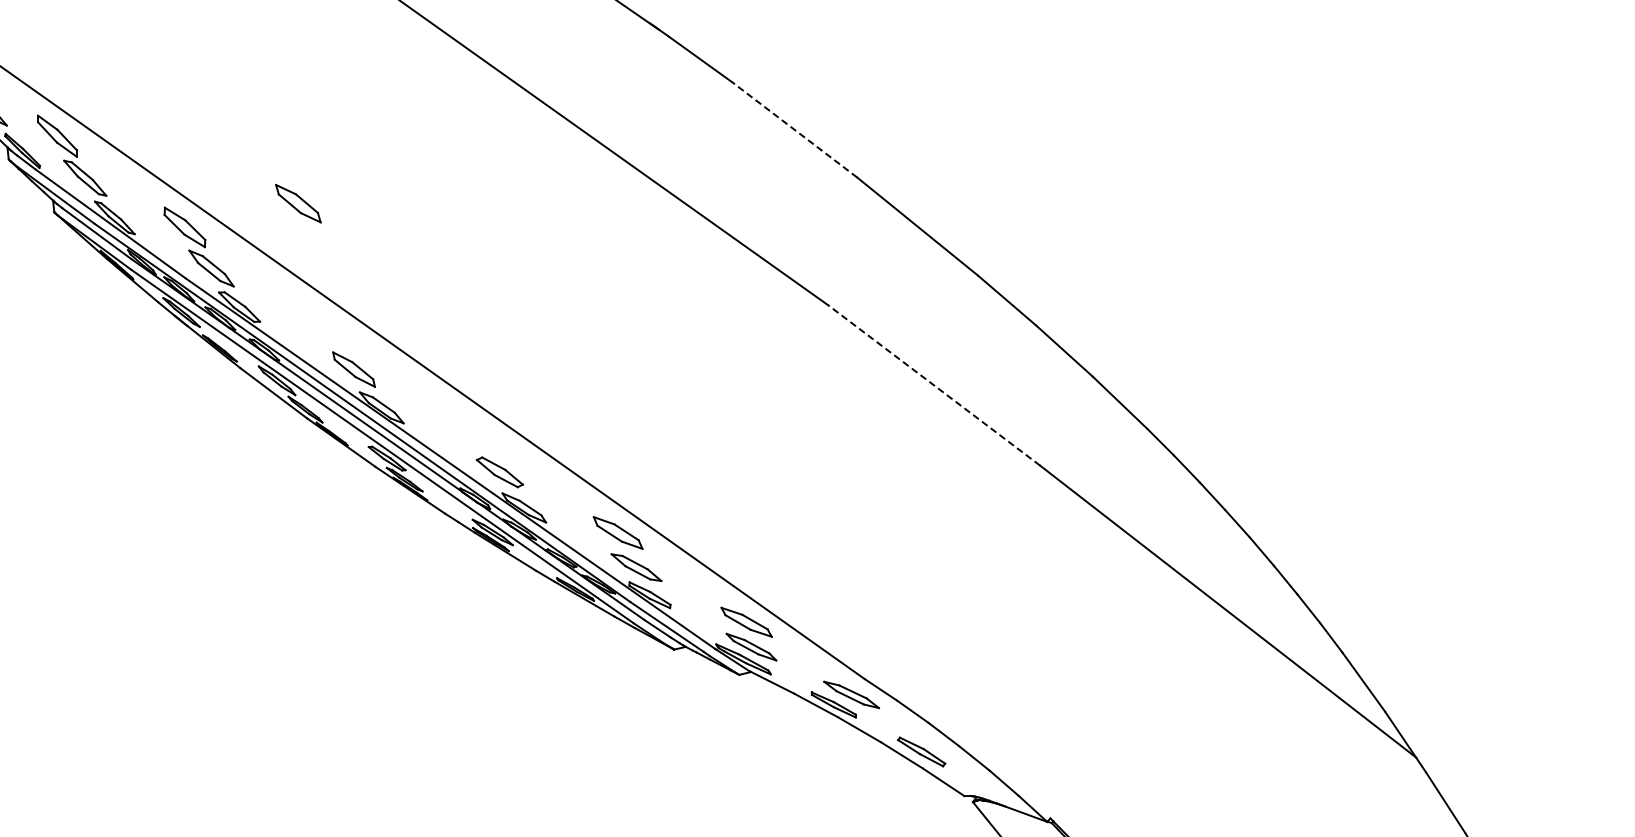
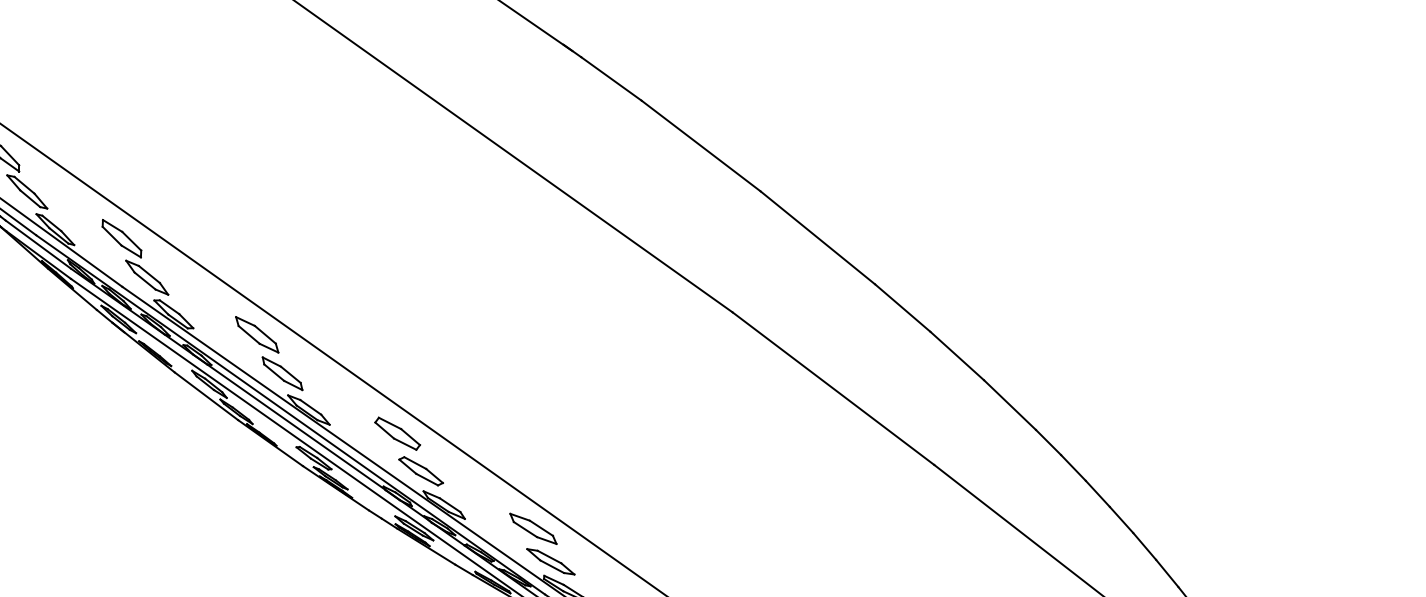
line: (794, 129) -> (700, 145), dashed -> solid
part: (298, 203) -> (257, 334), moved
line: (933, 385) -> (832, 388), dashed -> solid
part: (474, 432) -> (396, 433), added

